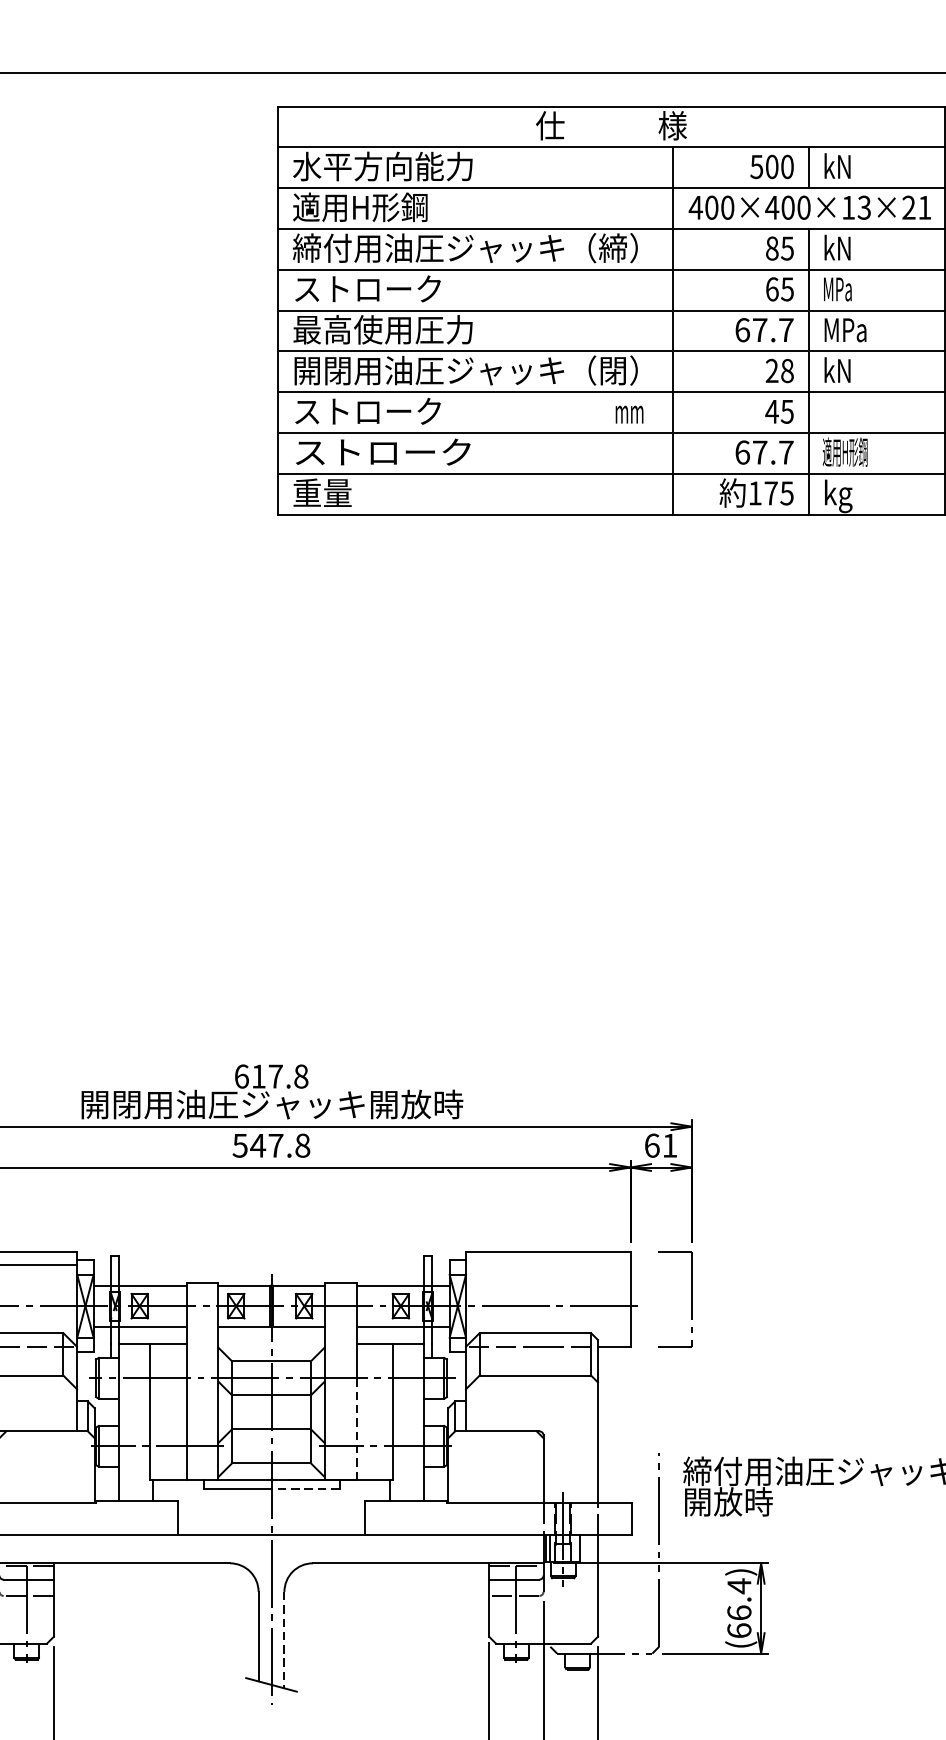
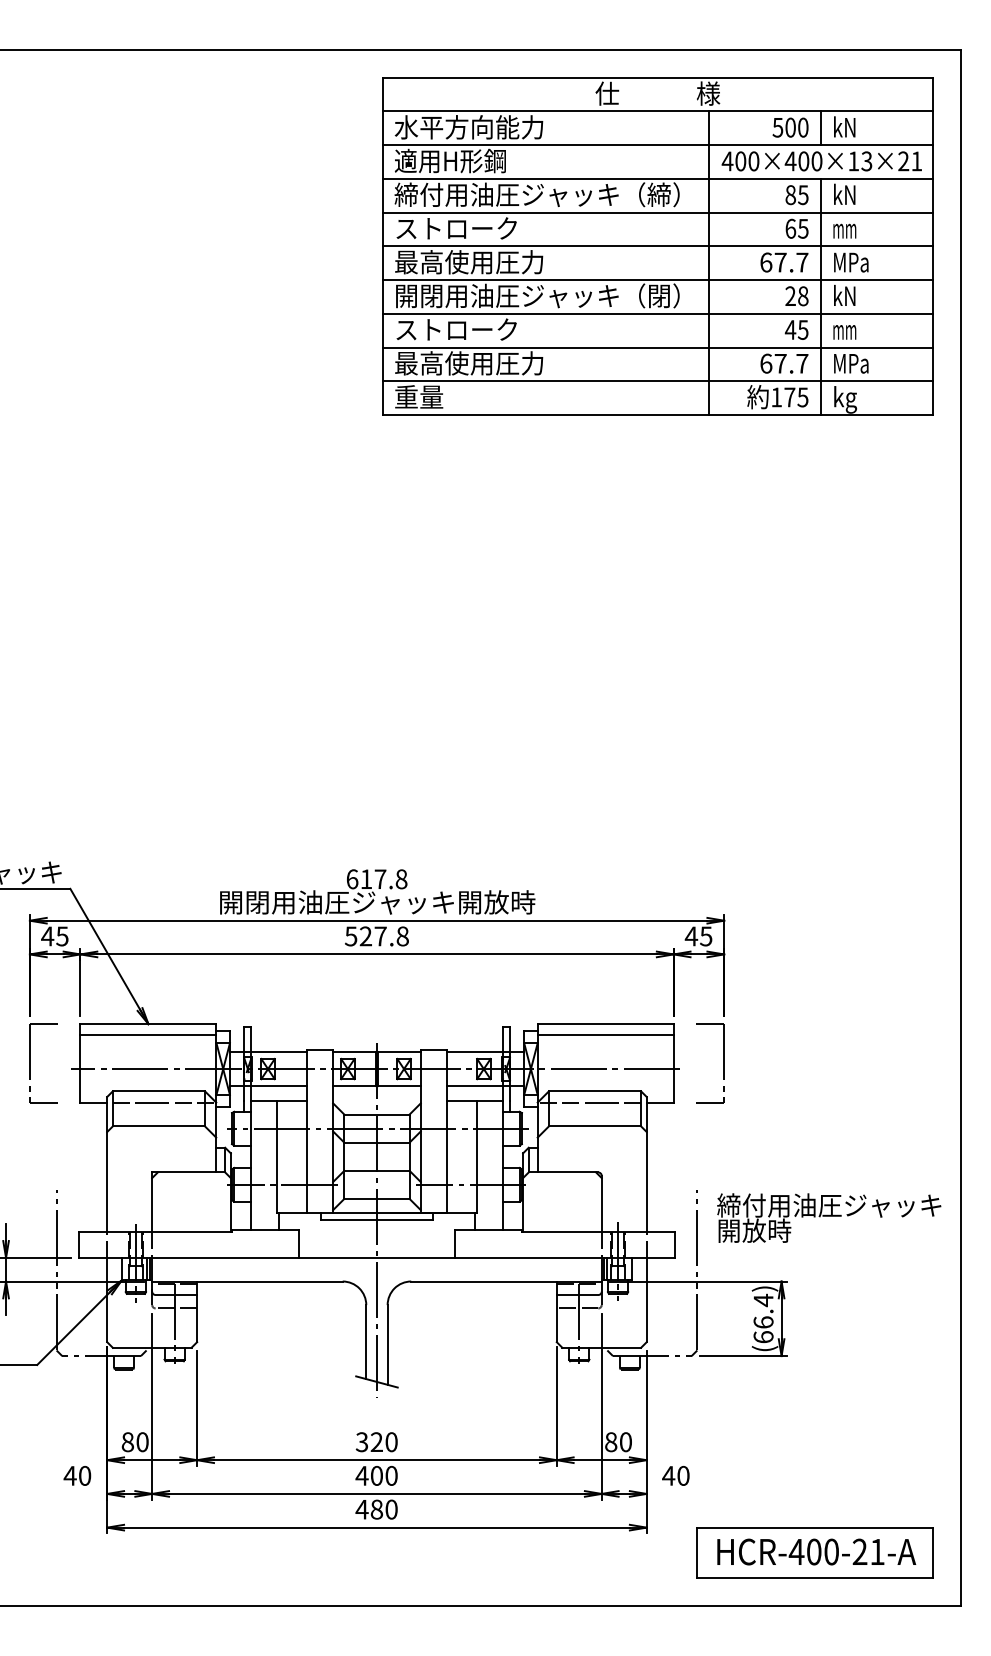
text: (837, 288) -> (844, 228), MPa -> mm
text: (629, 414) -> (844, 332), moved
text: (383, 452) -> (469, 363), ストローク -> 最高使用圧力
text: (844, 452) -> (850, 363), 適用H形鋼 -> MPa
text: (257, 1145) -> (365, 936), 547.8 -> 527.8
text: (660, 1145) -> (698, 936), 61 -> 45
line: (548, 1265) -> (605, 1035), added
line: (356, 1430) -> (447, 1171), dashed -> solid
line: (304, 1488) -> (404, 1219), dashed -> solid
line: (284, 1639) -> (387, 1344), dashed -> solid

